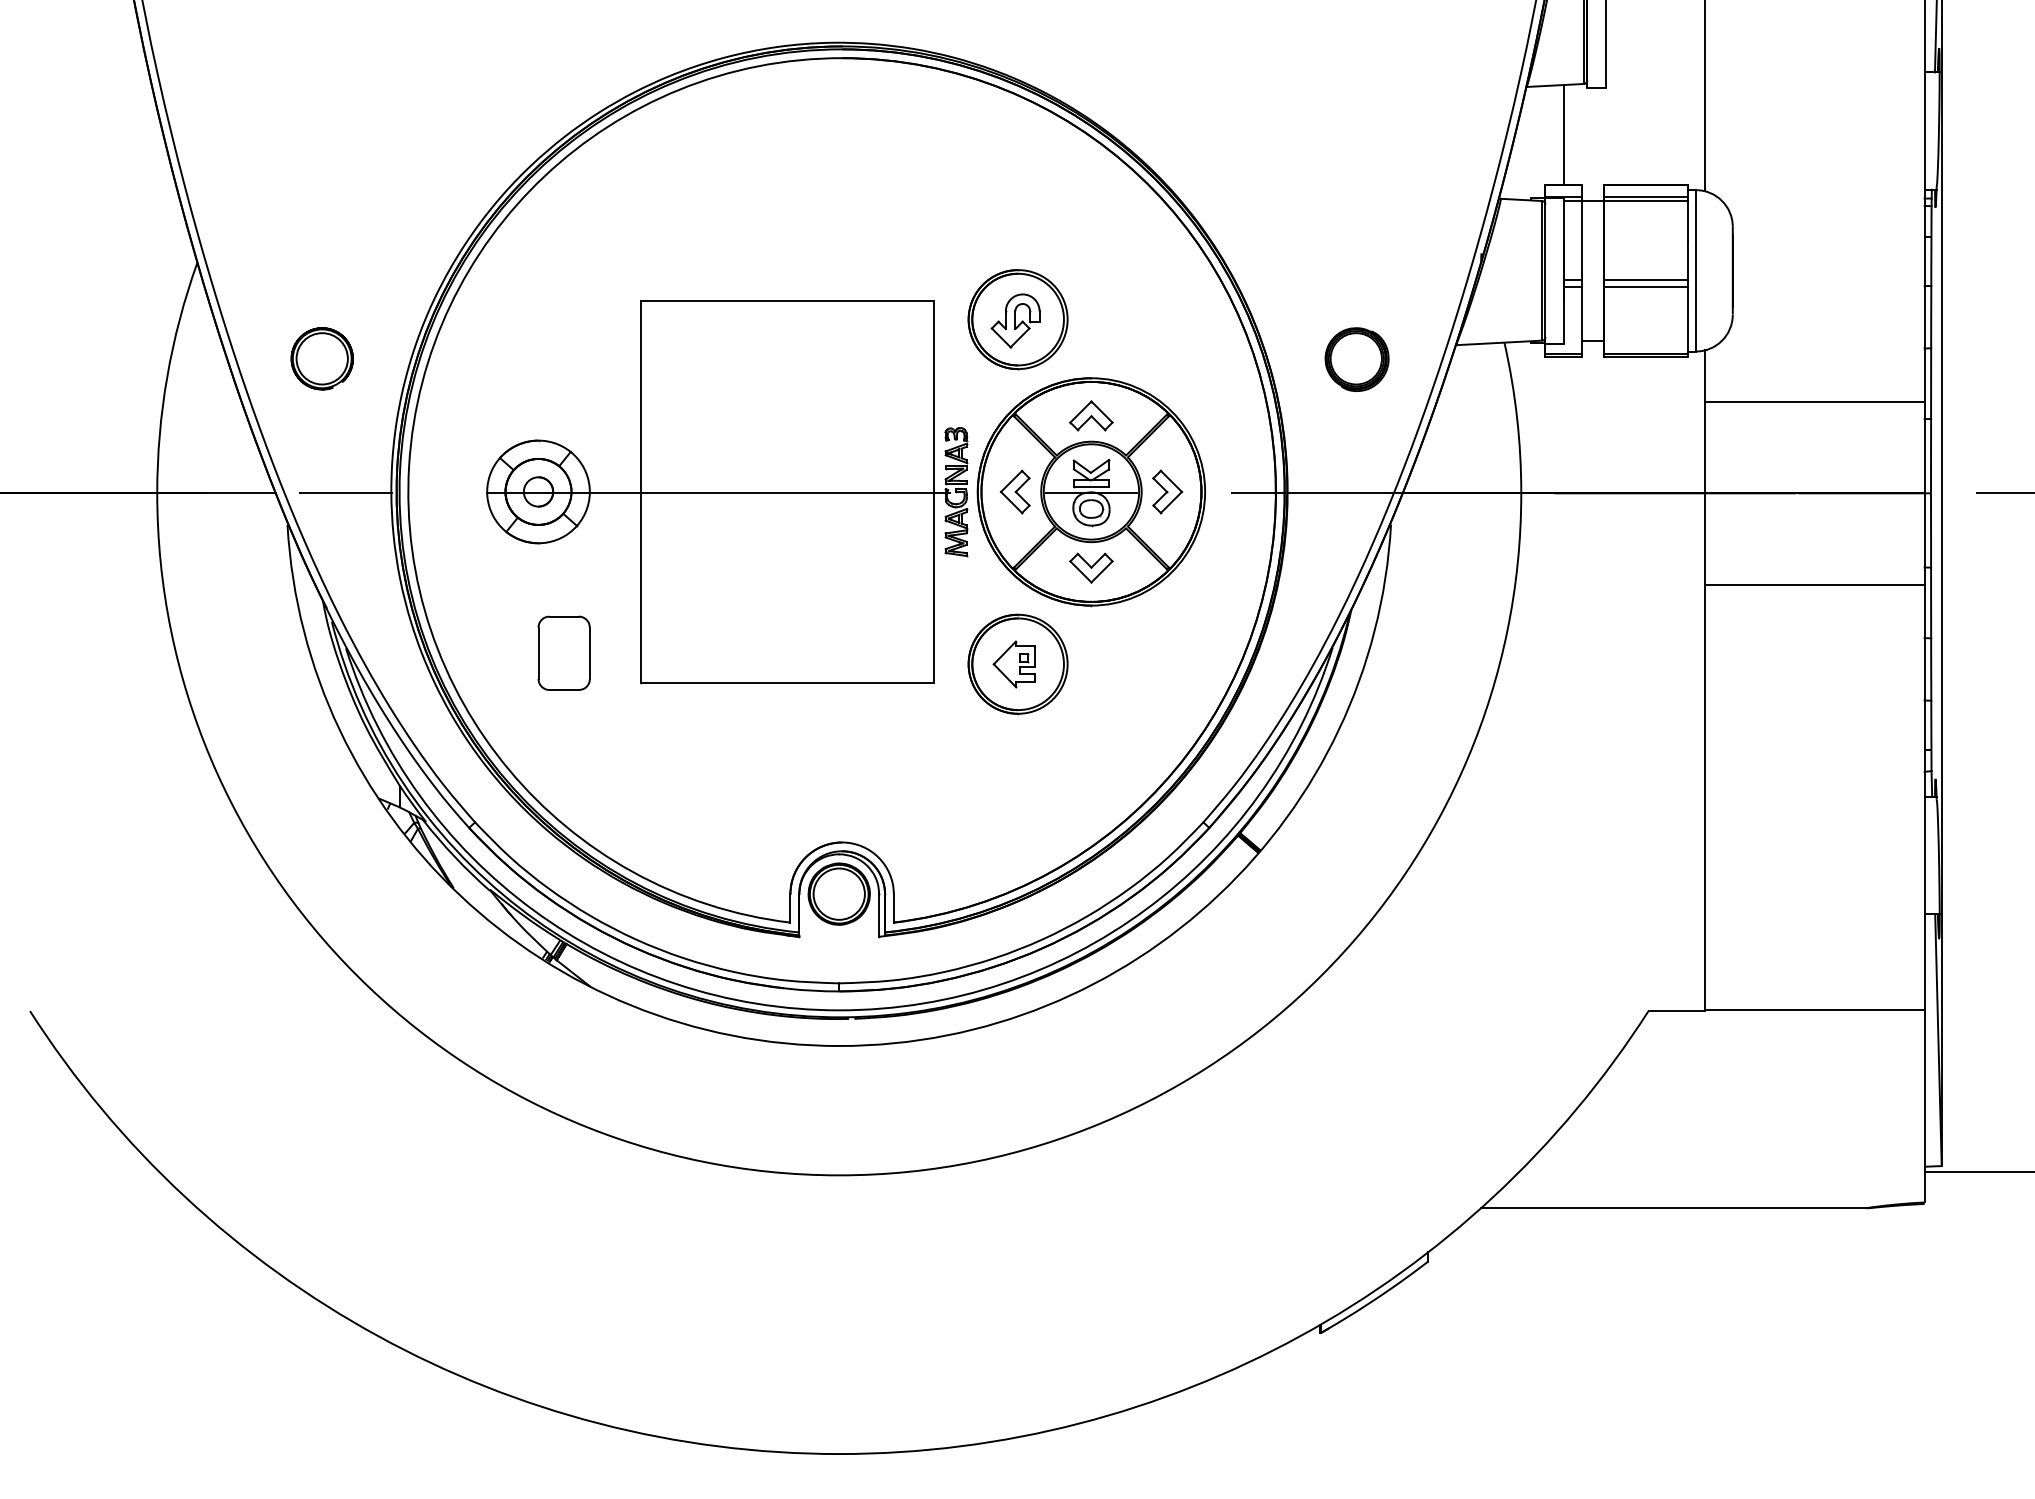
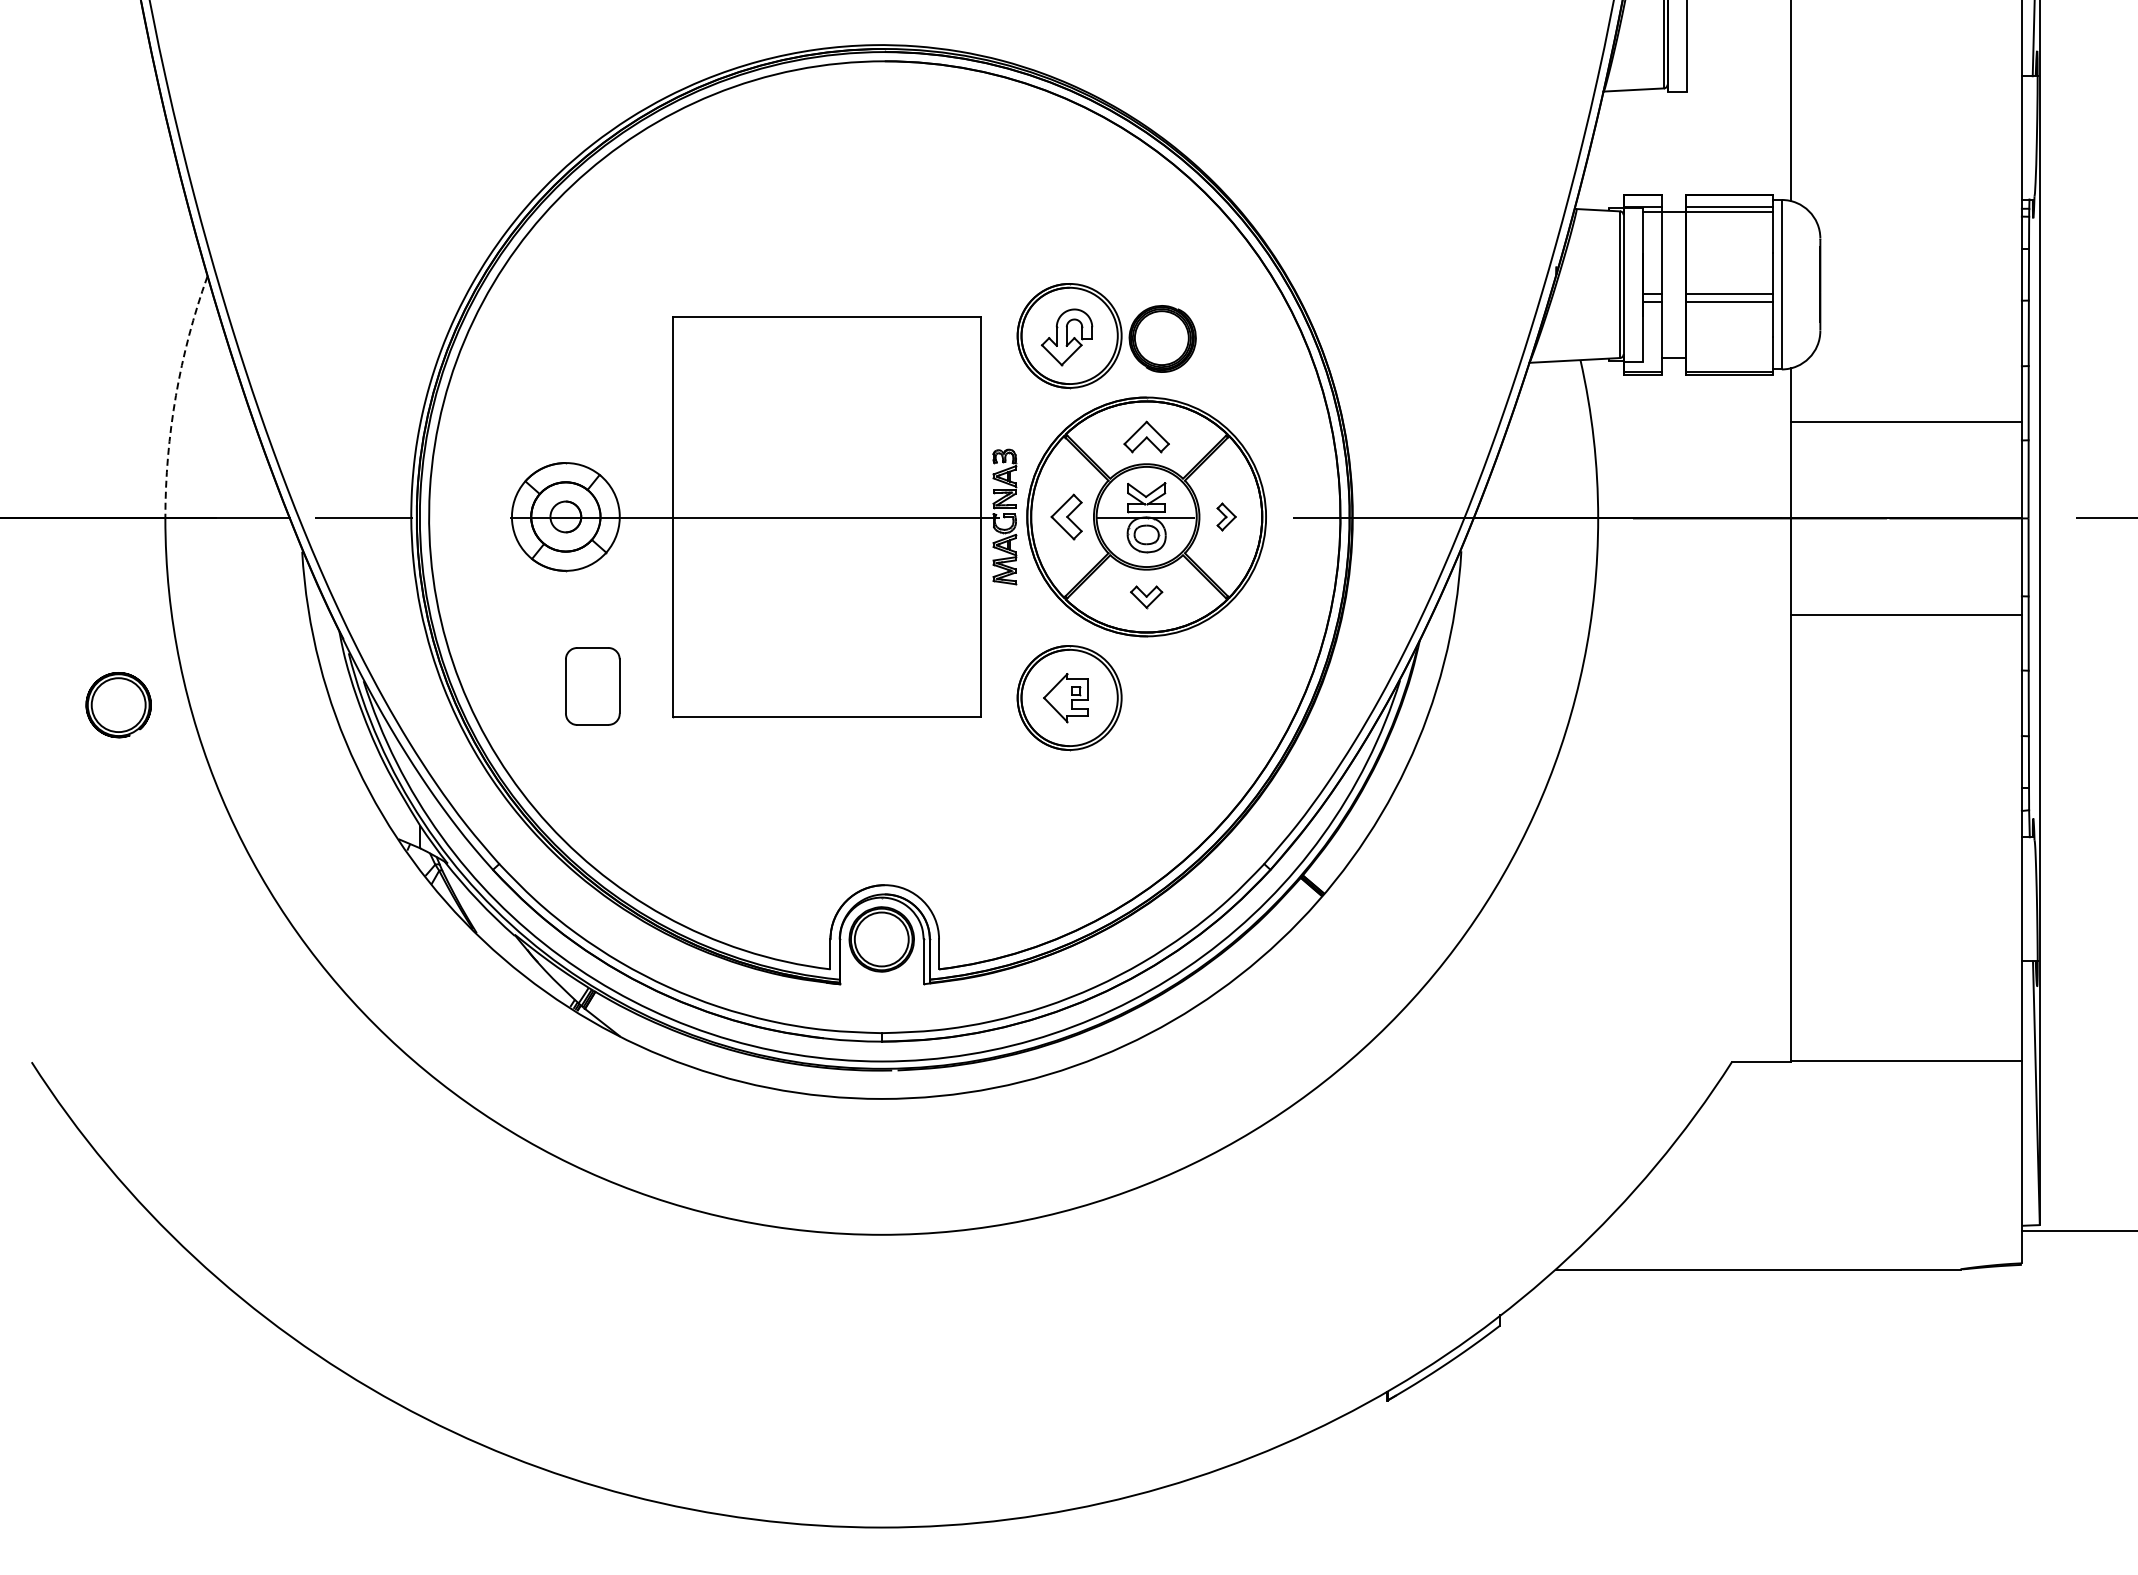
line: (1563, 134) -> (1642, 141), removed
part: (322, 359) -> (118, 705), moved
part: (1356, 359) -> (1162, 338), moved
arc: (166, 376) -> (175, 395), solid -> dashed
part: (1167, 491) -> (1226, 516), size x0.6
part: (1091, 568) -> (1146, 597), size x0.7

